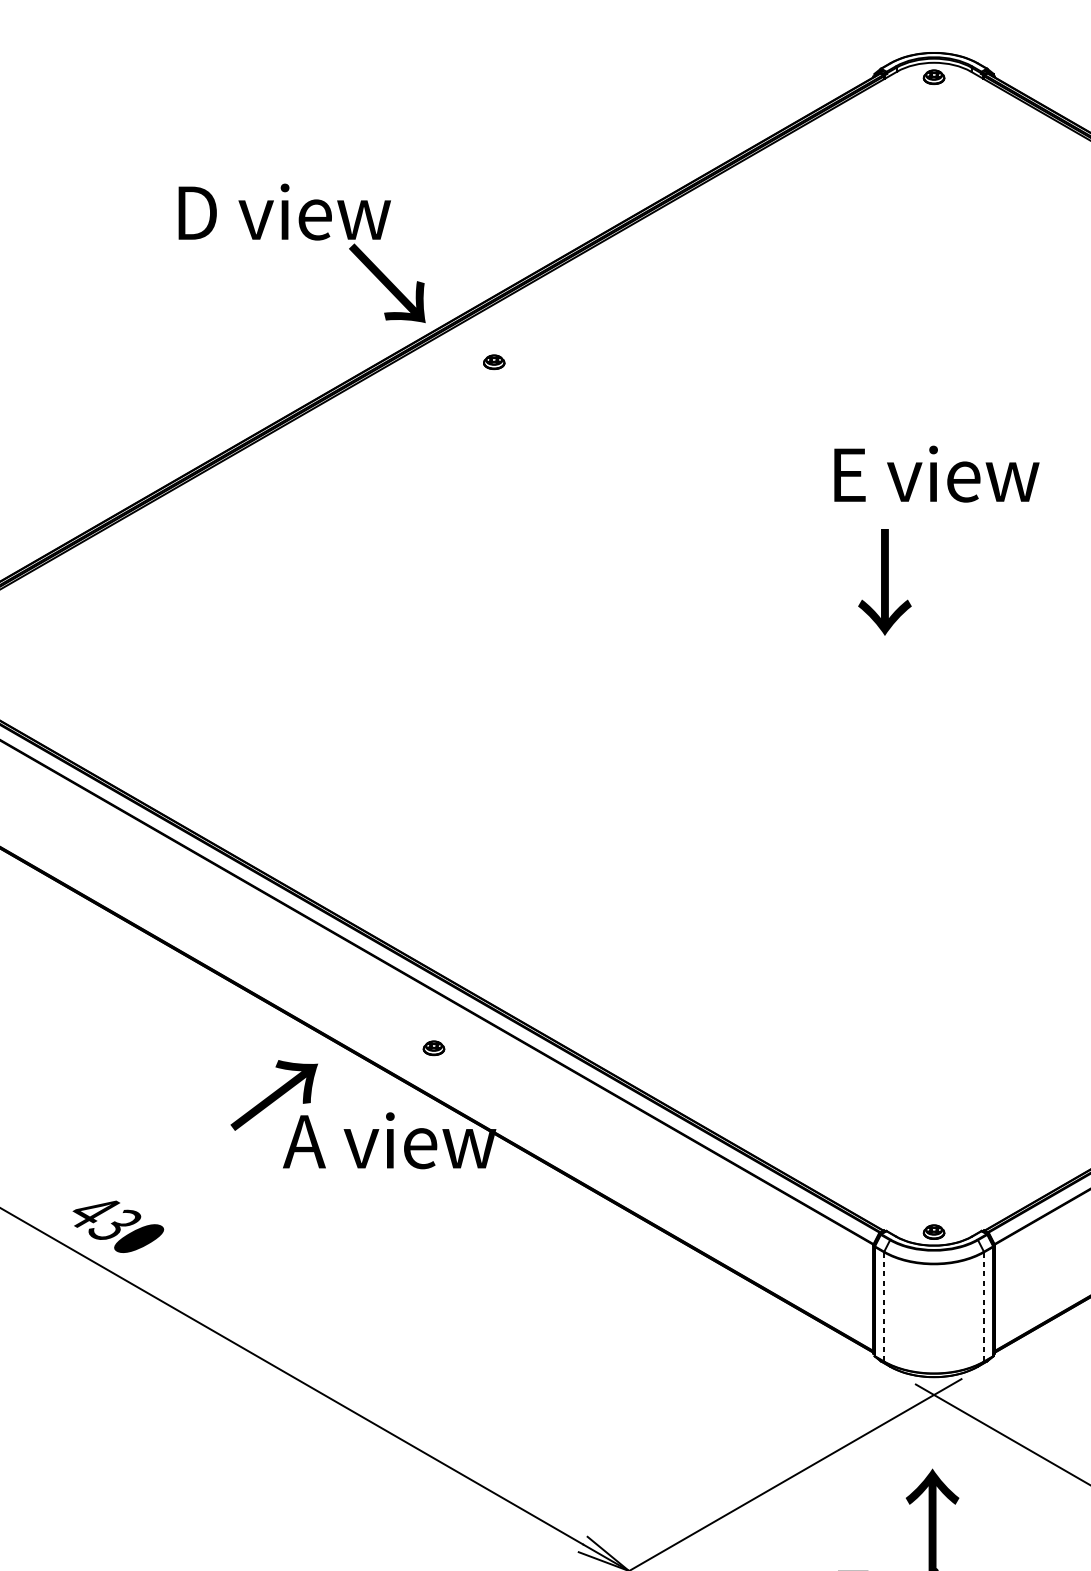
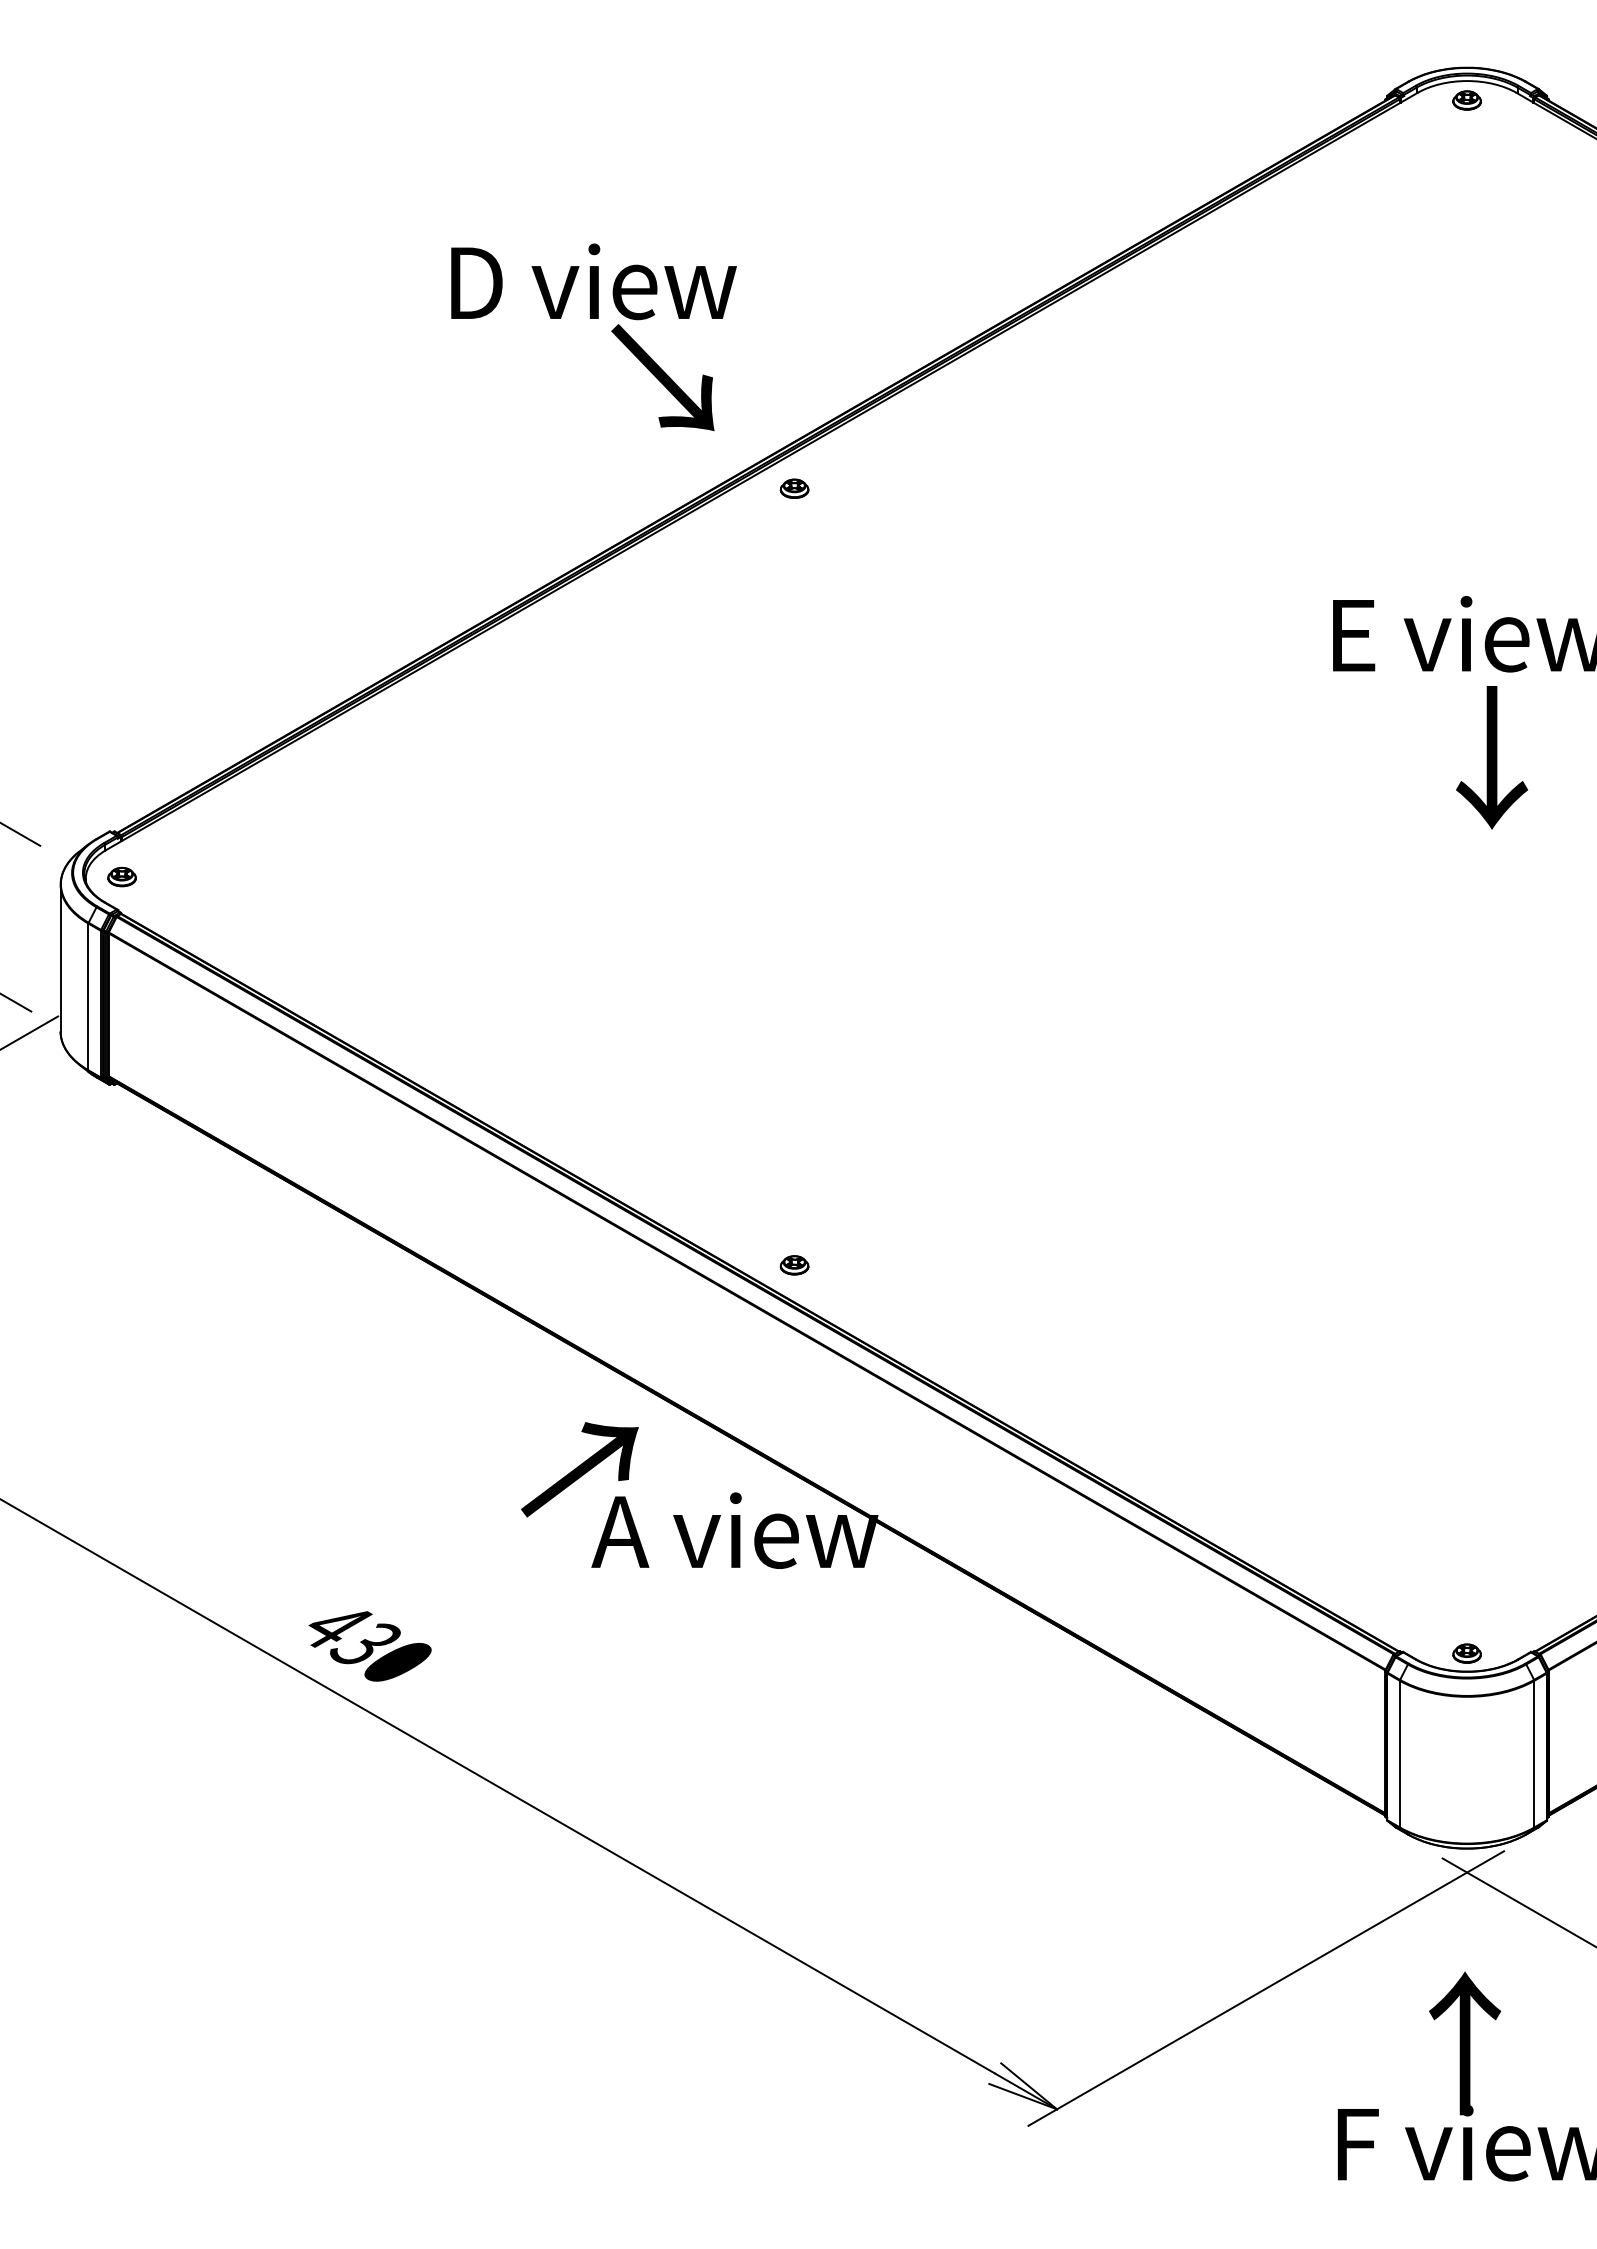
text: (387, 283) -> (662, 377), moved
part: (494, 362) -> (794, 488), moved
text: (884, 582) -> (1491, 757), moved
part: (433, 1048) -> (794, 1265), moved
line: (984, 1306) -> (1534, 1753), dashed -> solid
line: (883, 1307) -> (1399, 1754), dashed -> solid

